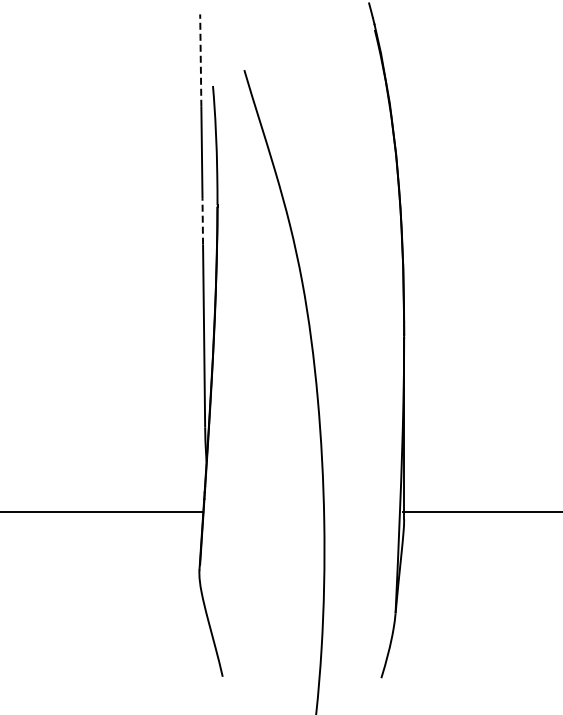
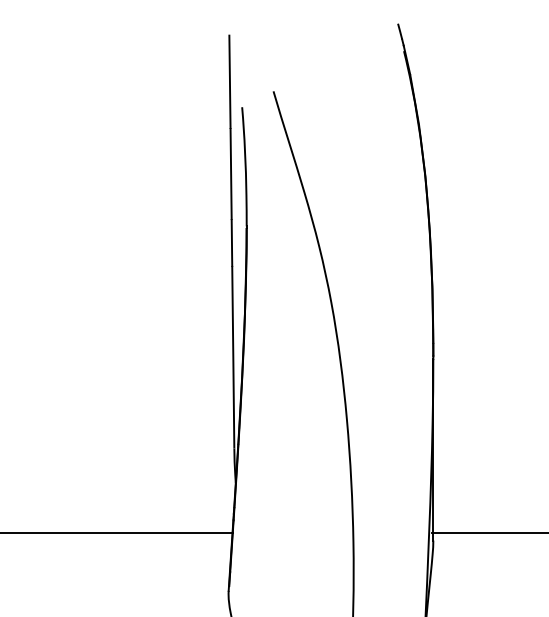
line: (200, 60) -> (229, 81), dashed -> solid
line: (202, 221) -> (231, 242), dashed -> solid

